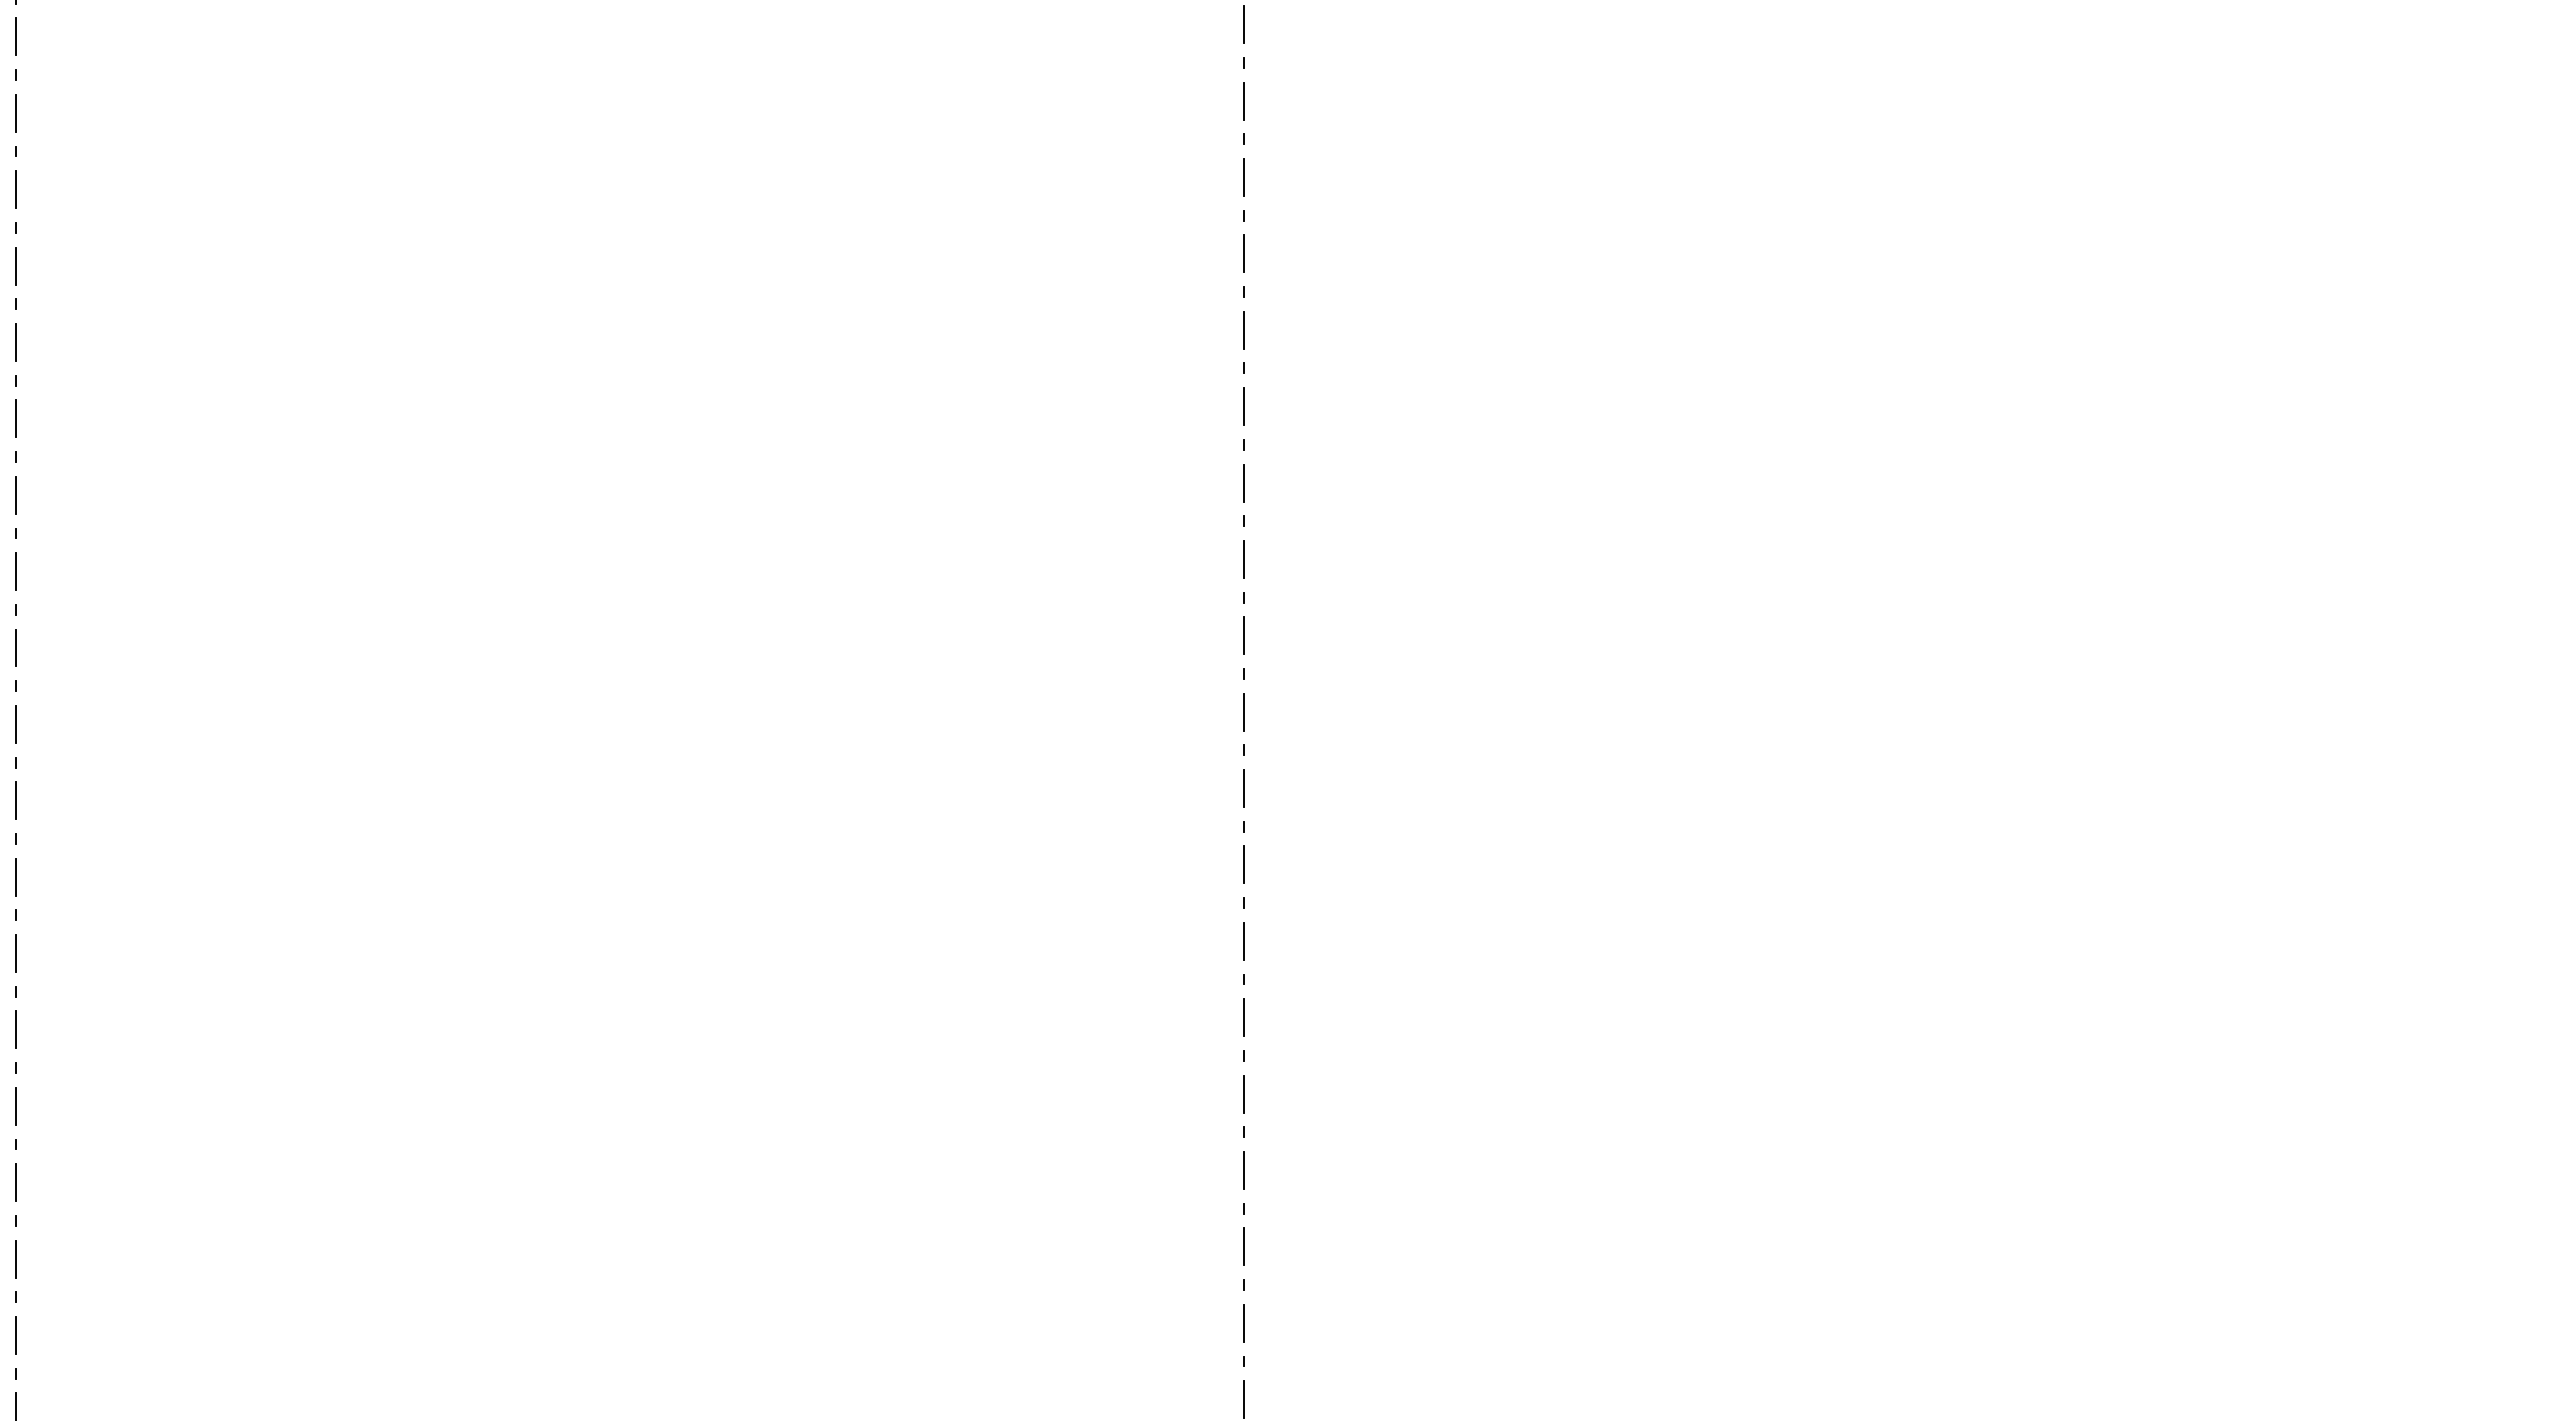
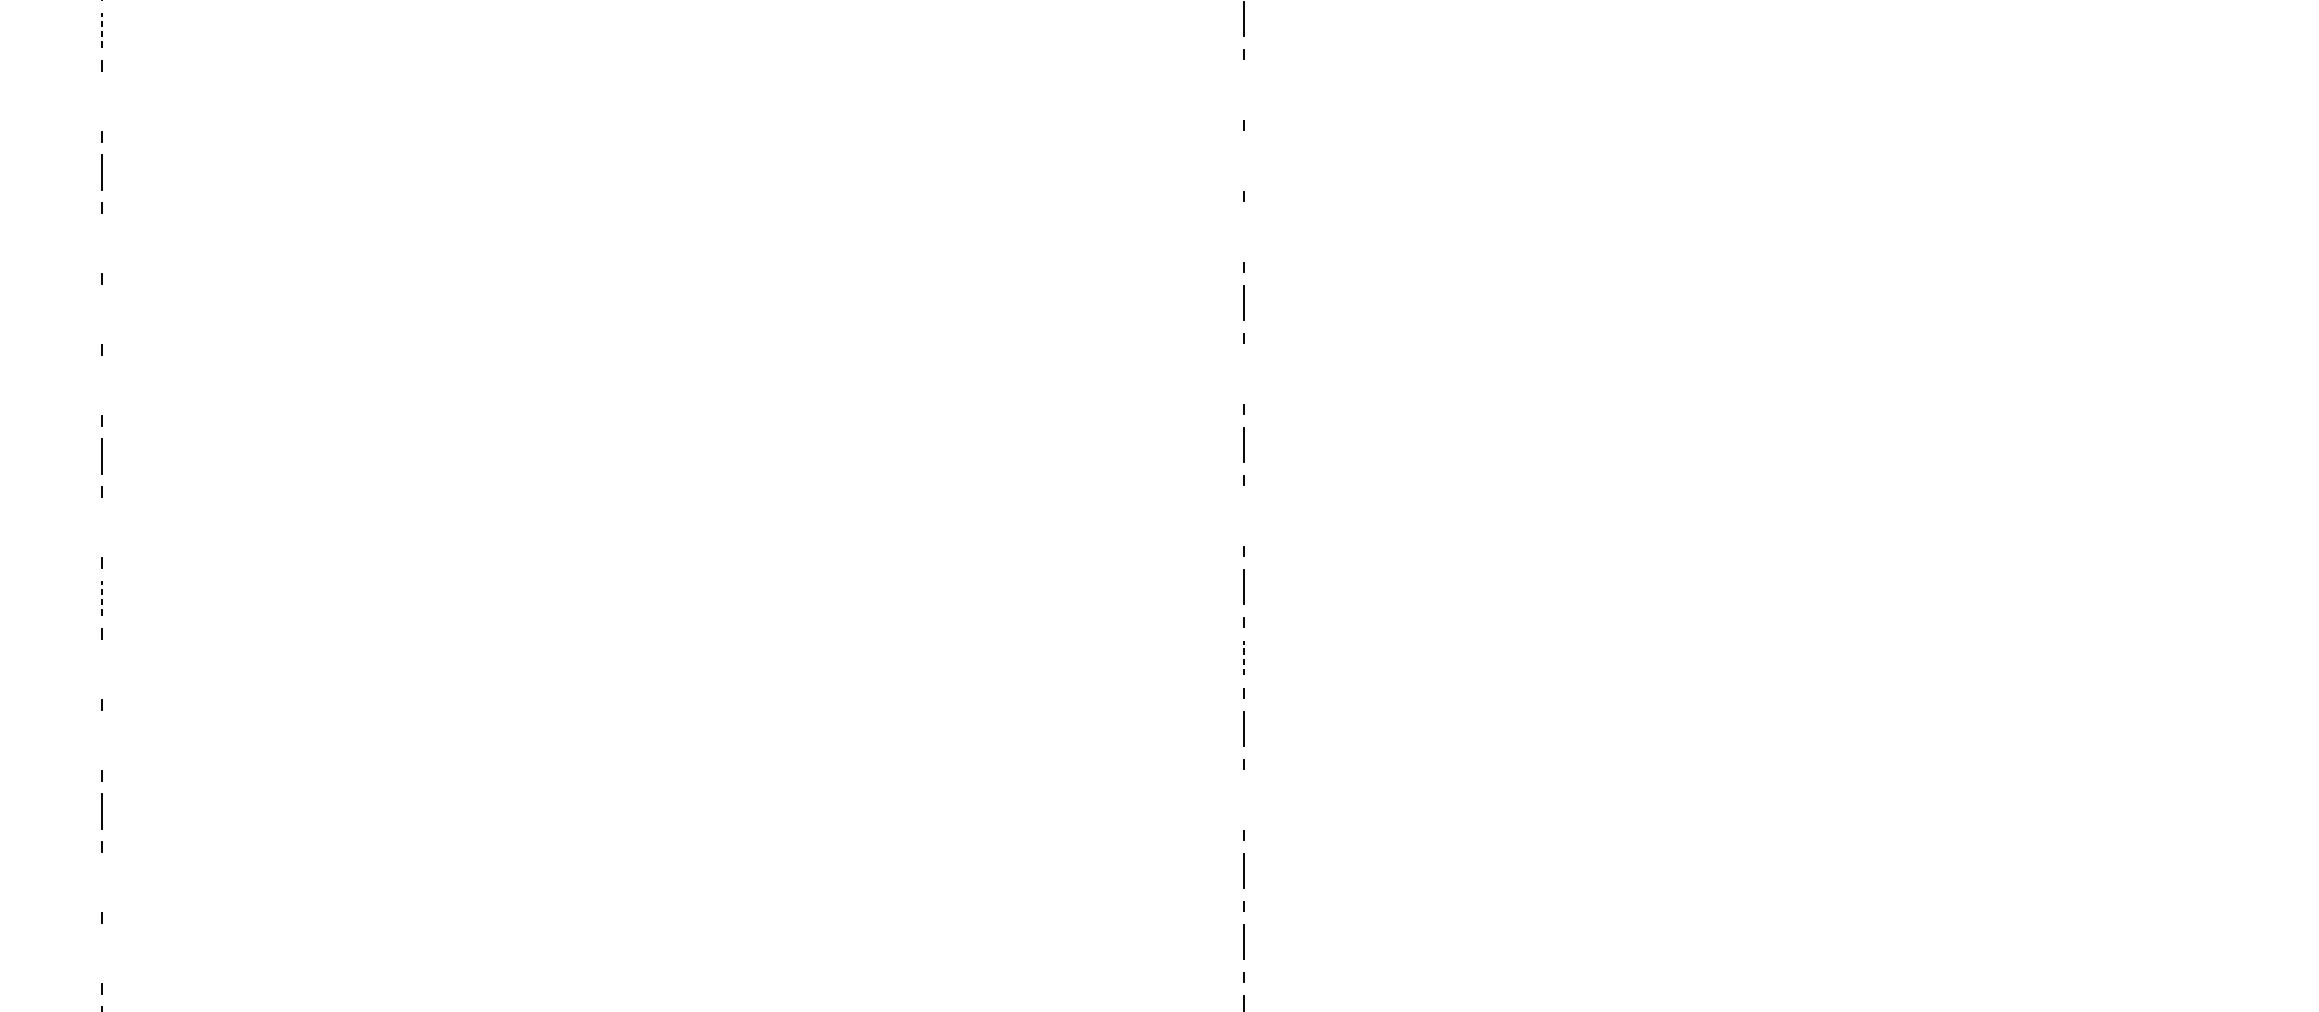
line: (15, 36) -> (101, 30), solid -> dashed
line: (1244, 100) -> (1244, 89), removed
line: (15, 112) -> (101, 100), removed
line: (1244, 176) -> (1244, 160), removed
line: (1244, 253) -> (1244, 231), removed
line: (15, 265) -> (101, 242), removed
line: (15, 342) -> (101, 314), removed
line: (1243, 406) -> (1243, 374), removed
line: (15, 418) -> (101, 385), removed
line: (1244, 558) -> (1244, 515), removed
line: (15, 571) -> (101, 527), removed
line: (15, 647) -> (101, 598), solid -> dashed
line: (1244, 712) -> (1244, 658), solid -> dashed
line: (15, 723) -> (101, 668), removed
line: (15, 800) -> (101, 740), removed
line: (1244, 864) -> (1244, 799), removed
line: (15, 953) -> (101, 882), removed
line: (15, 1029) -> (101, 953), removed

